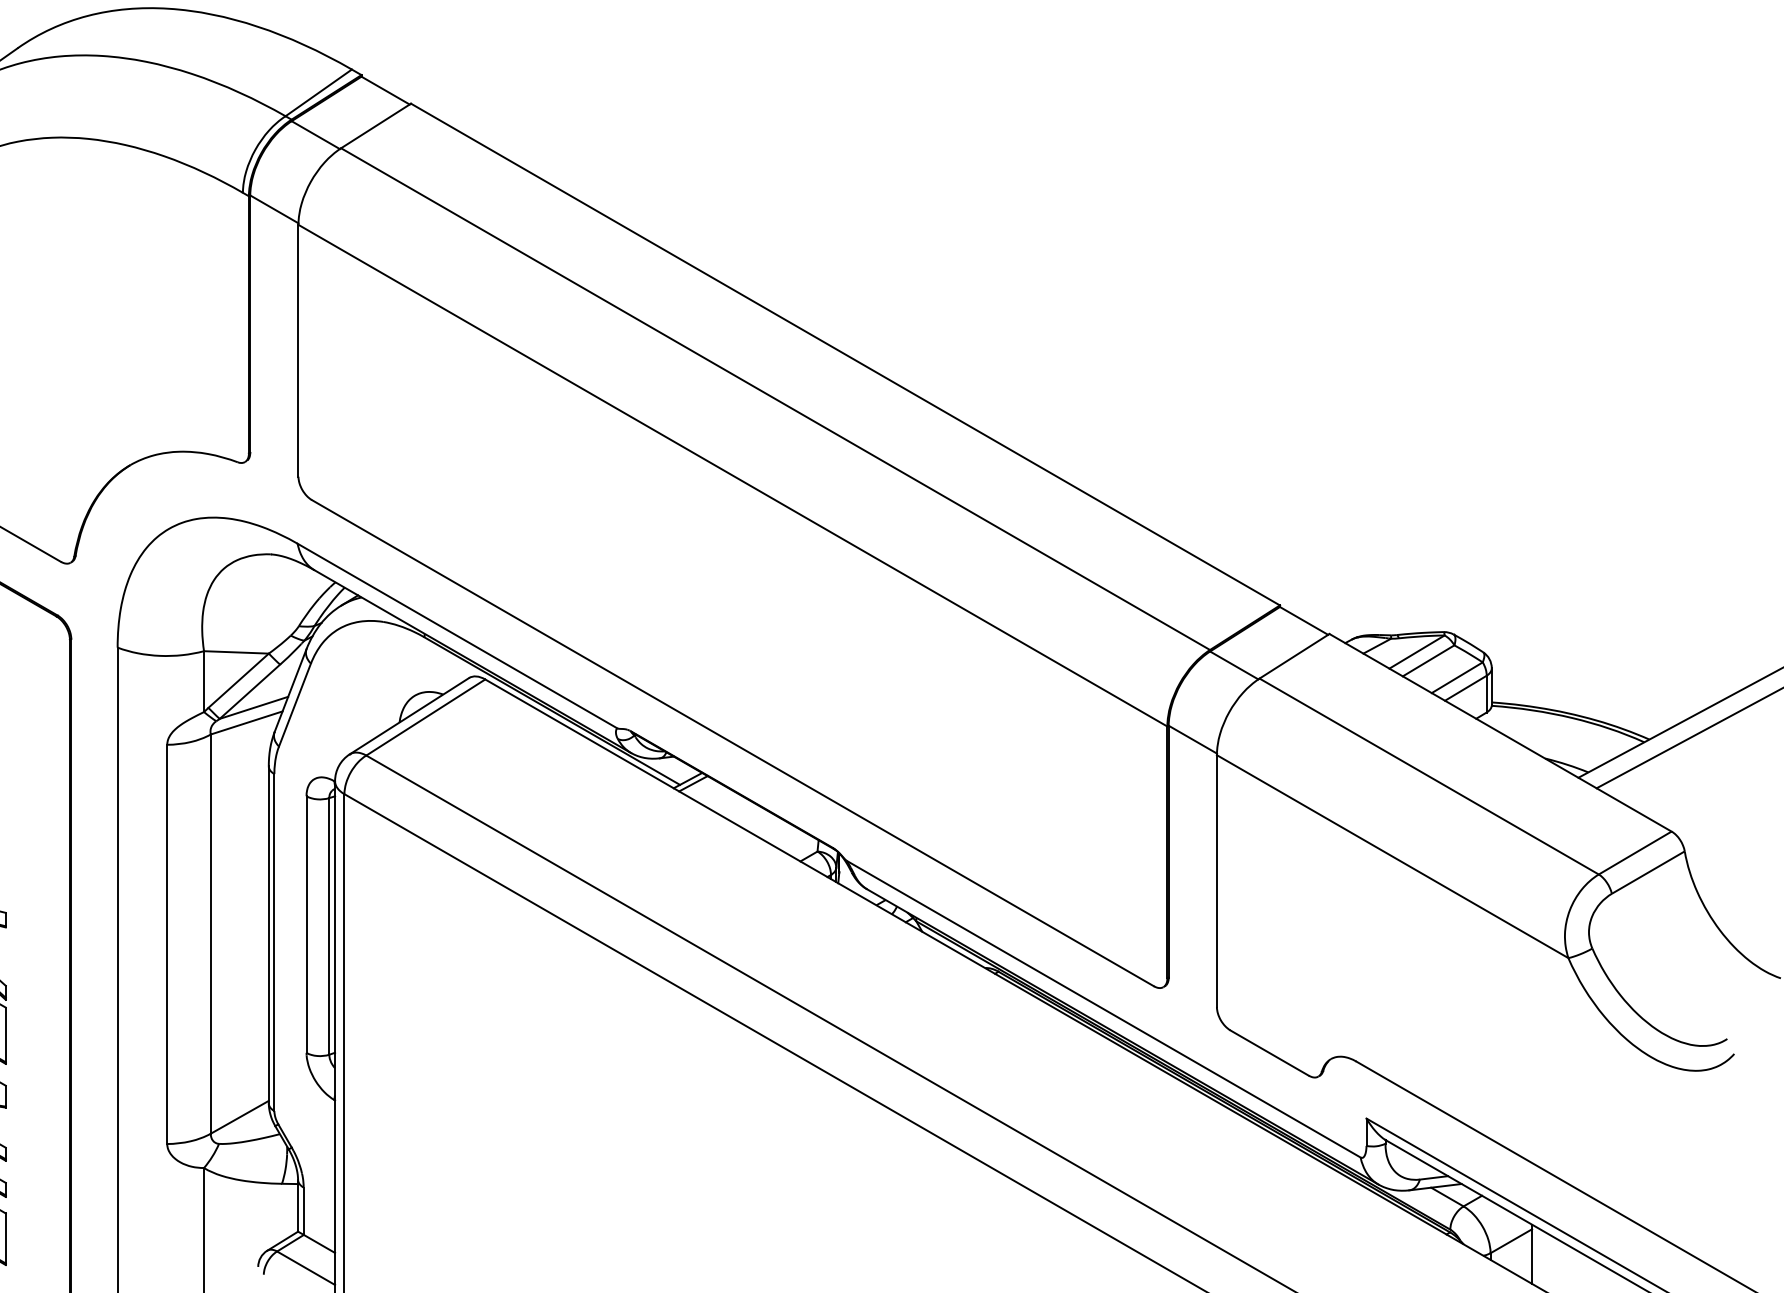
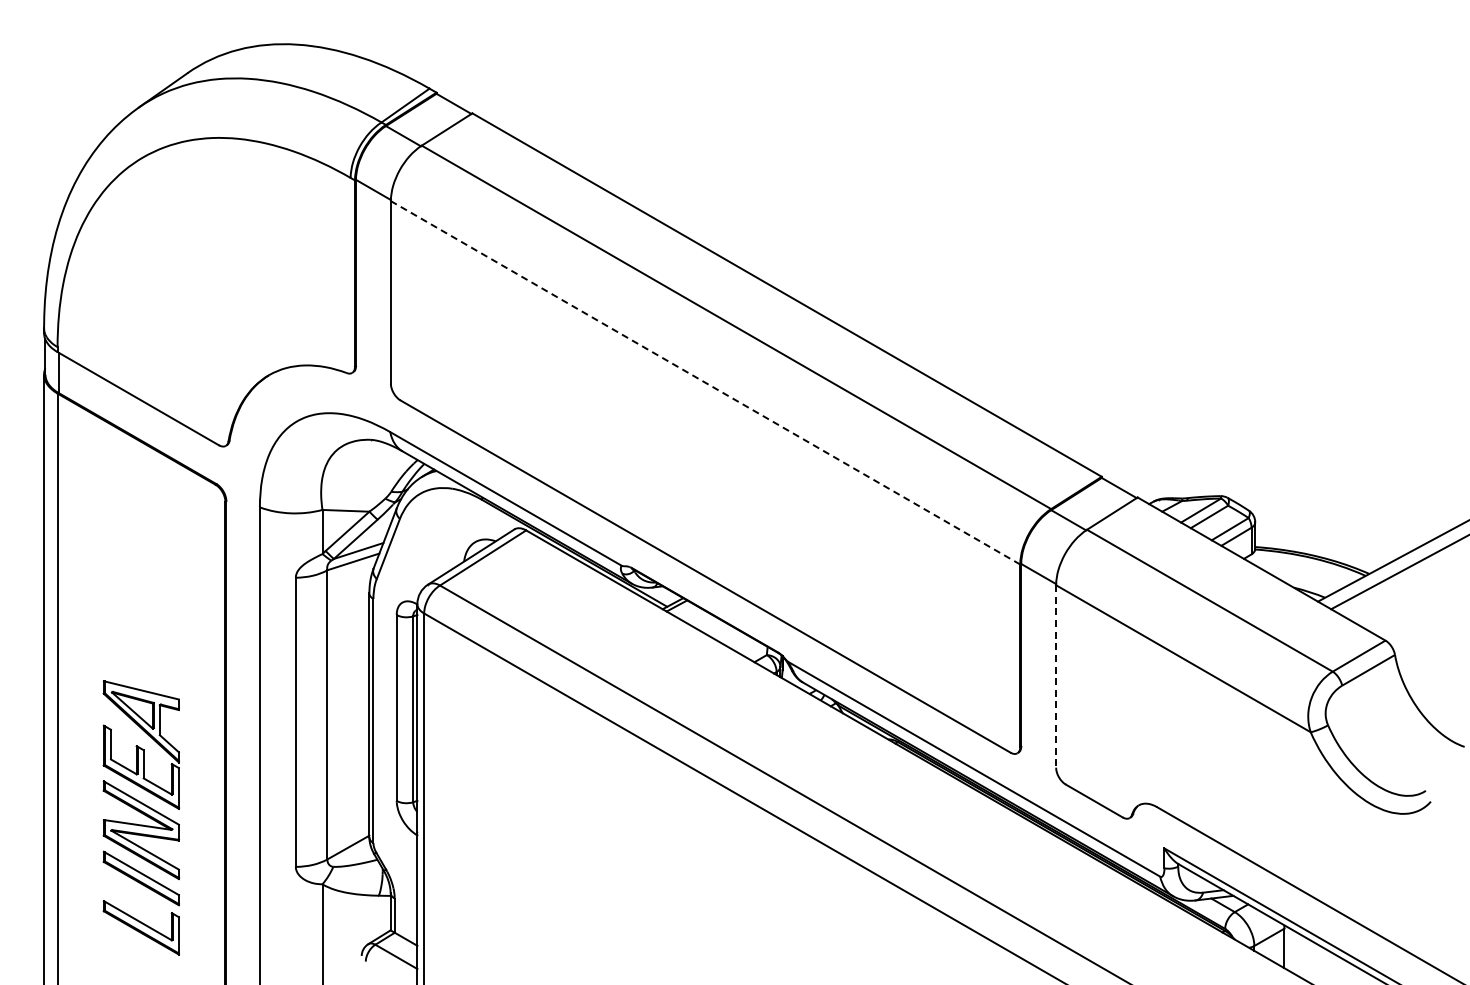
line: (732, 475) -> (705, 382), solid -> dashed
line: (1217, 881) -> (1056, 676), solid -> dashed

